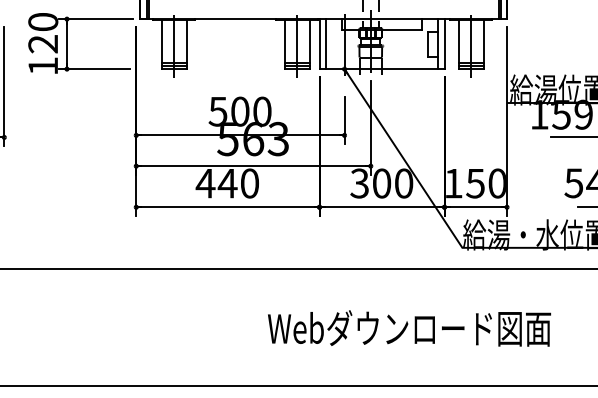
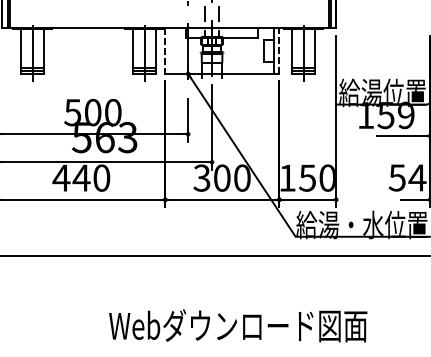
line: (319, 44) -> (165, 51), solid -> dashed
line: (325, 44) -> (170, 51), removed
line: (444, 44) -> (279, 51), solid -> dashed
text: (409, 328) -> (238, 325), moved

